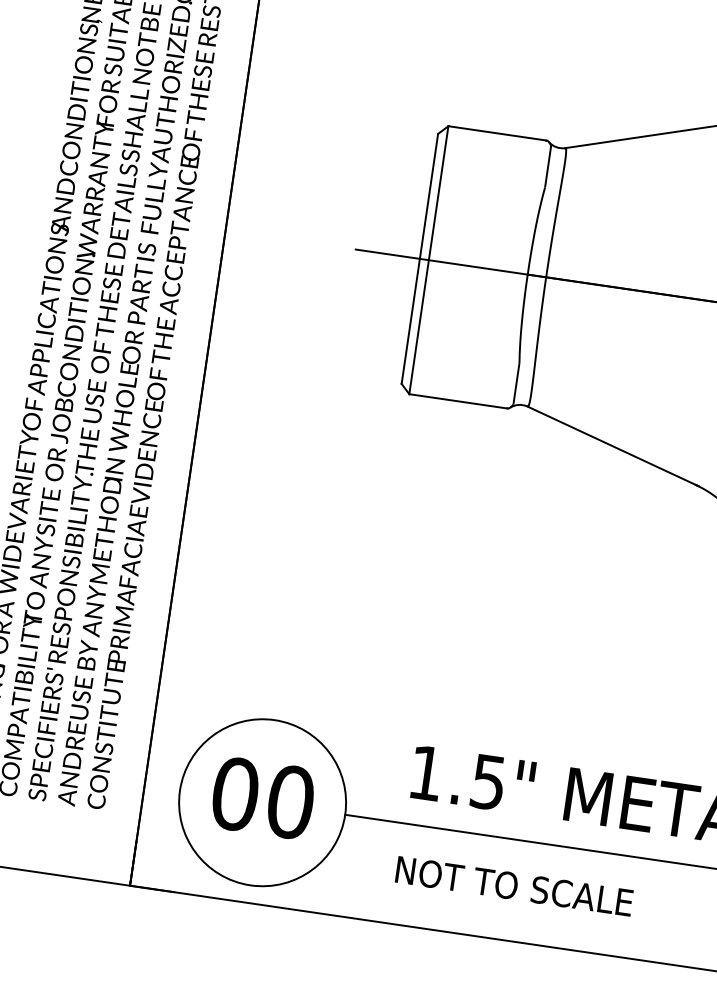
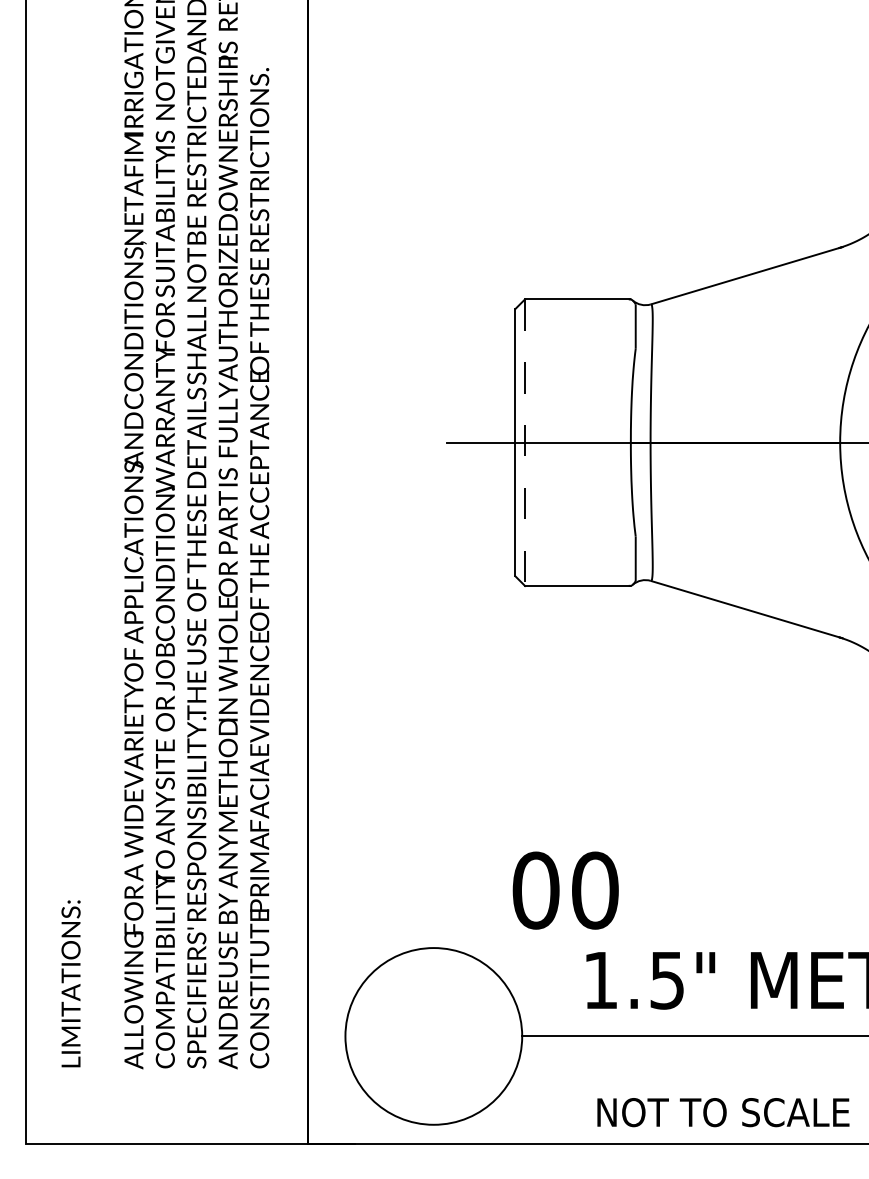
line: (429, 261) -> (525, 443), solid -> dashed
text: (262, 798) -> (565, 890), moved
text: (514, 886) -> (723, 1112), moved

